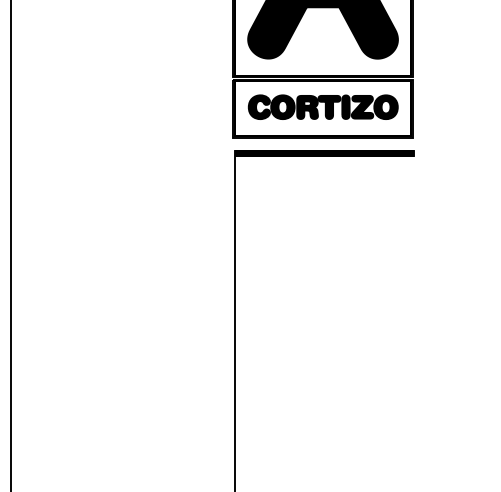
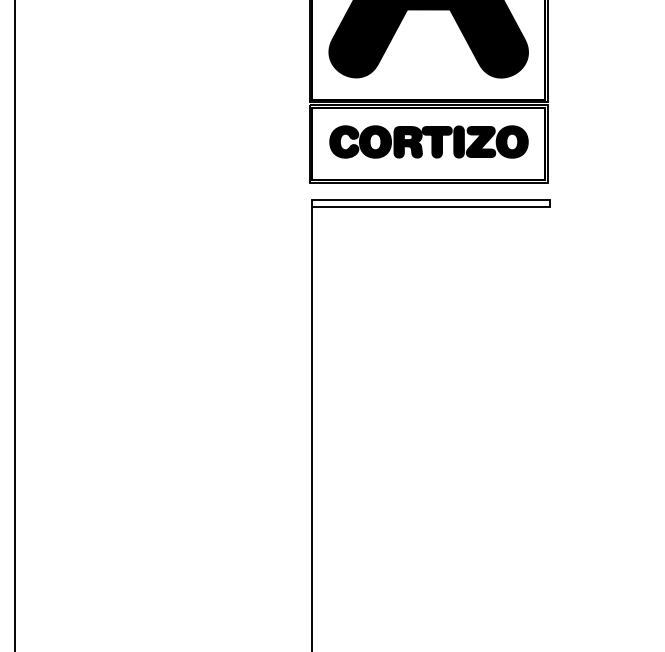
hatch: (324, 153) -> (430, 203), removed

